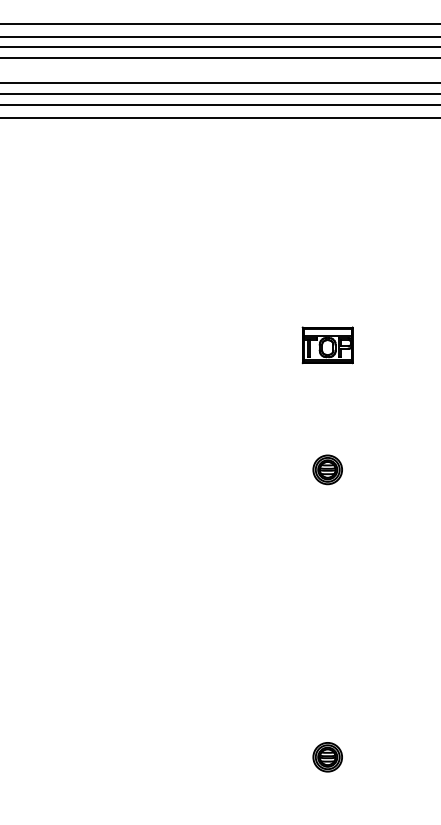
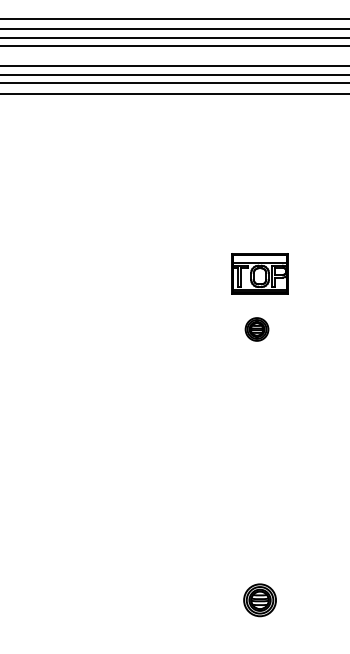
part: (327, 345) -> (259, 273), size x1.4
part: (327, 469) -> (256, 329), moved
part: (327, 757) -> (259, 600), size x1.4

